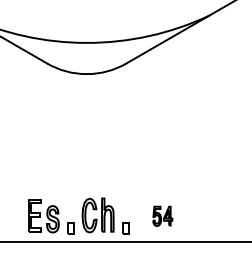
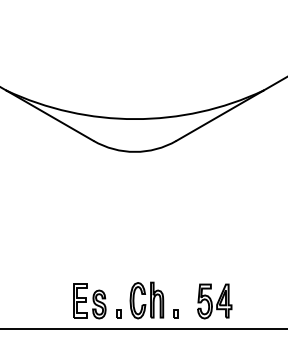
part: (162, 216) -> (214, 301), size x1.67
part: (71, 227) -> (118, 313), size x0.62
part: (125, 227) -> (175, 313), size x0.62

